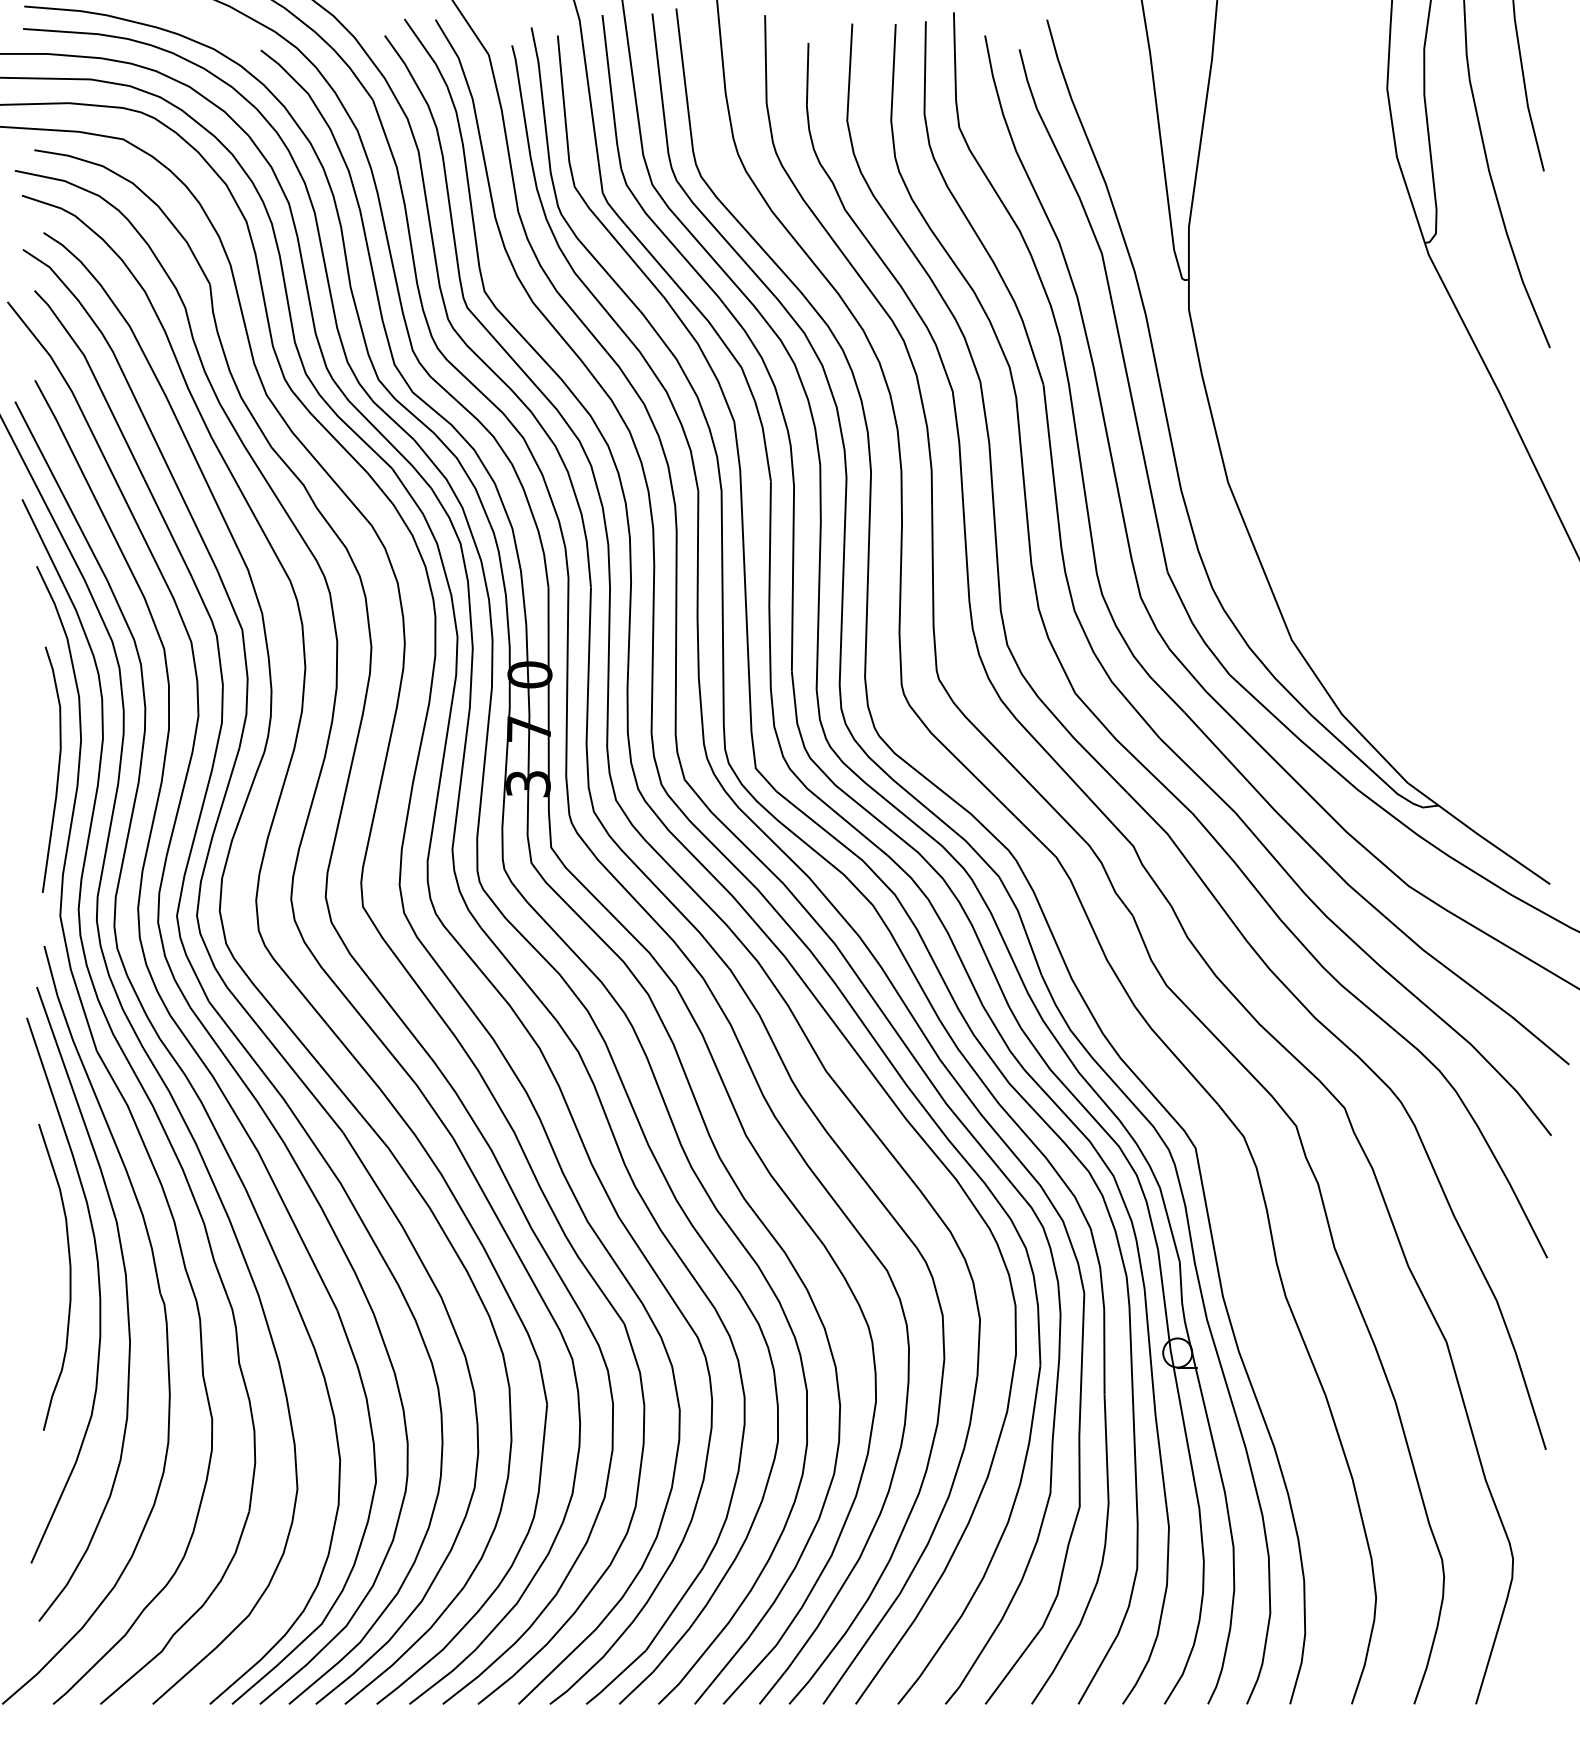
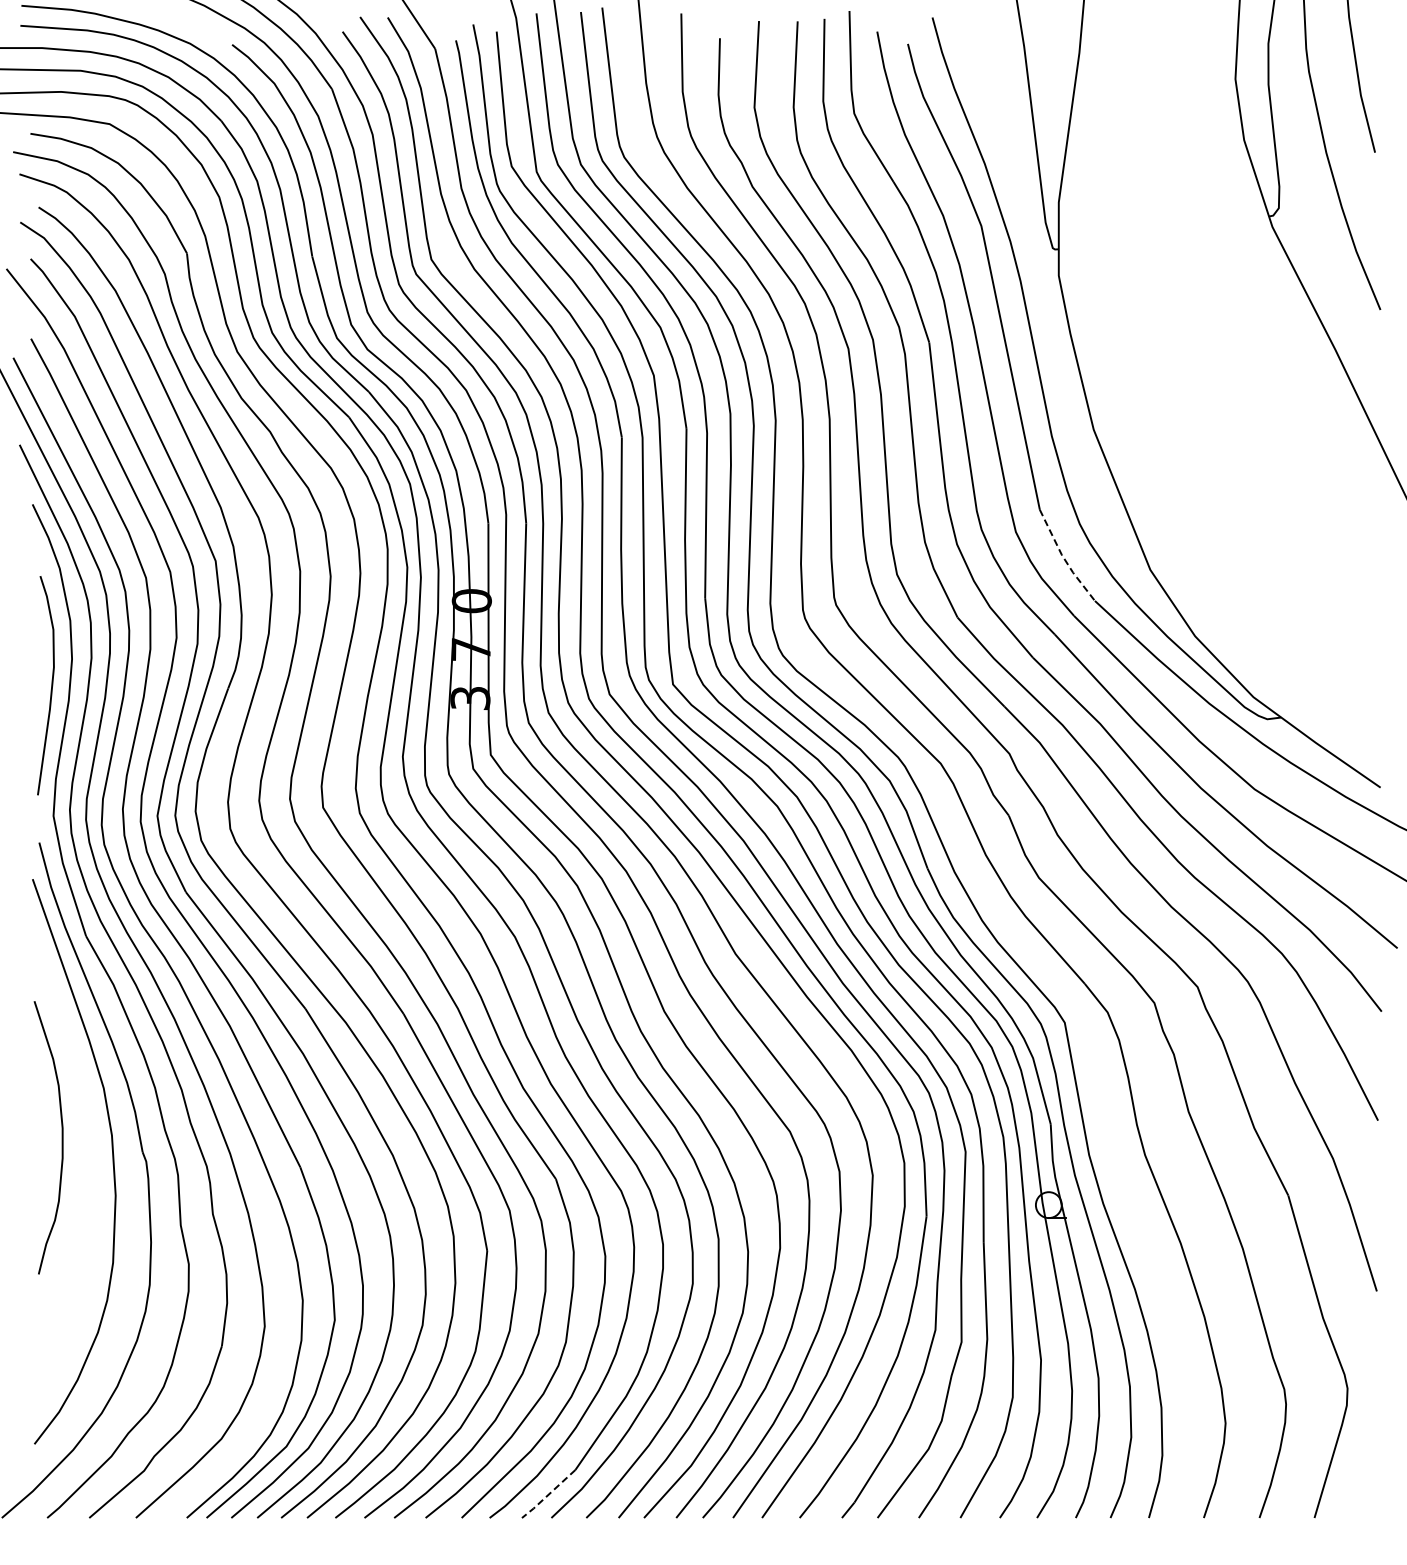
line: (1194, 627) -> (1063, 558), solid -> dashed
curve: (98, 1290) -> (87, 1149), removed
line: (615, 1677) -> (548, 1494), solid -> dashed

